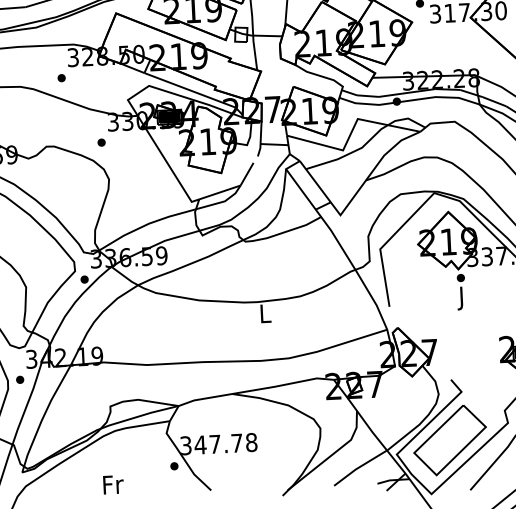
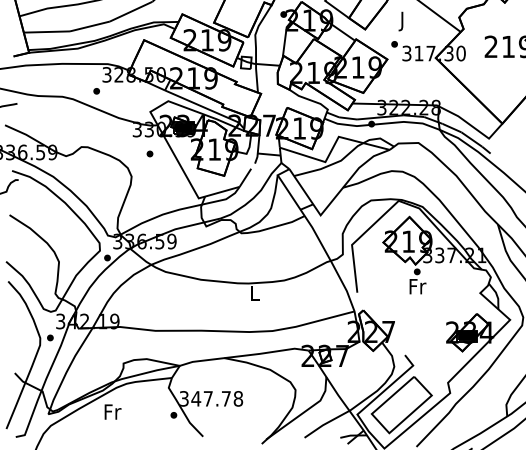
part: (100, 142) -> (149, 153), moved
text: (462, 298) -> (417, 288), J -> Fr
text: (112, 484) -> (112, 411), moved

